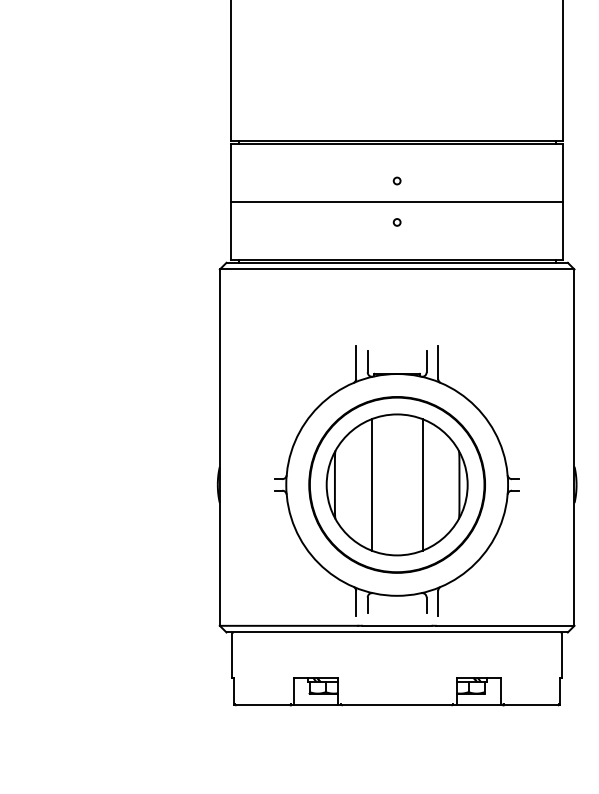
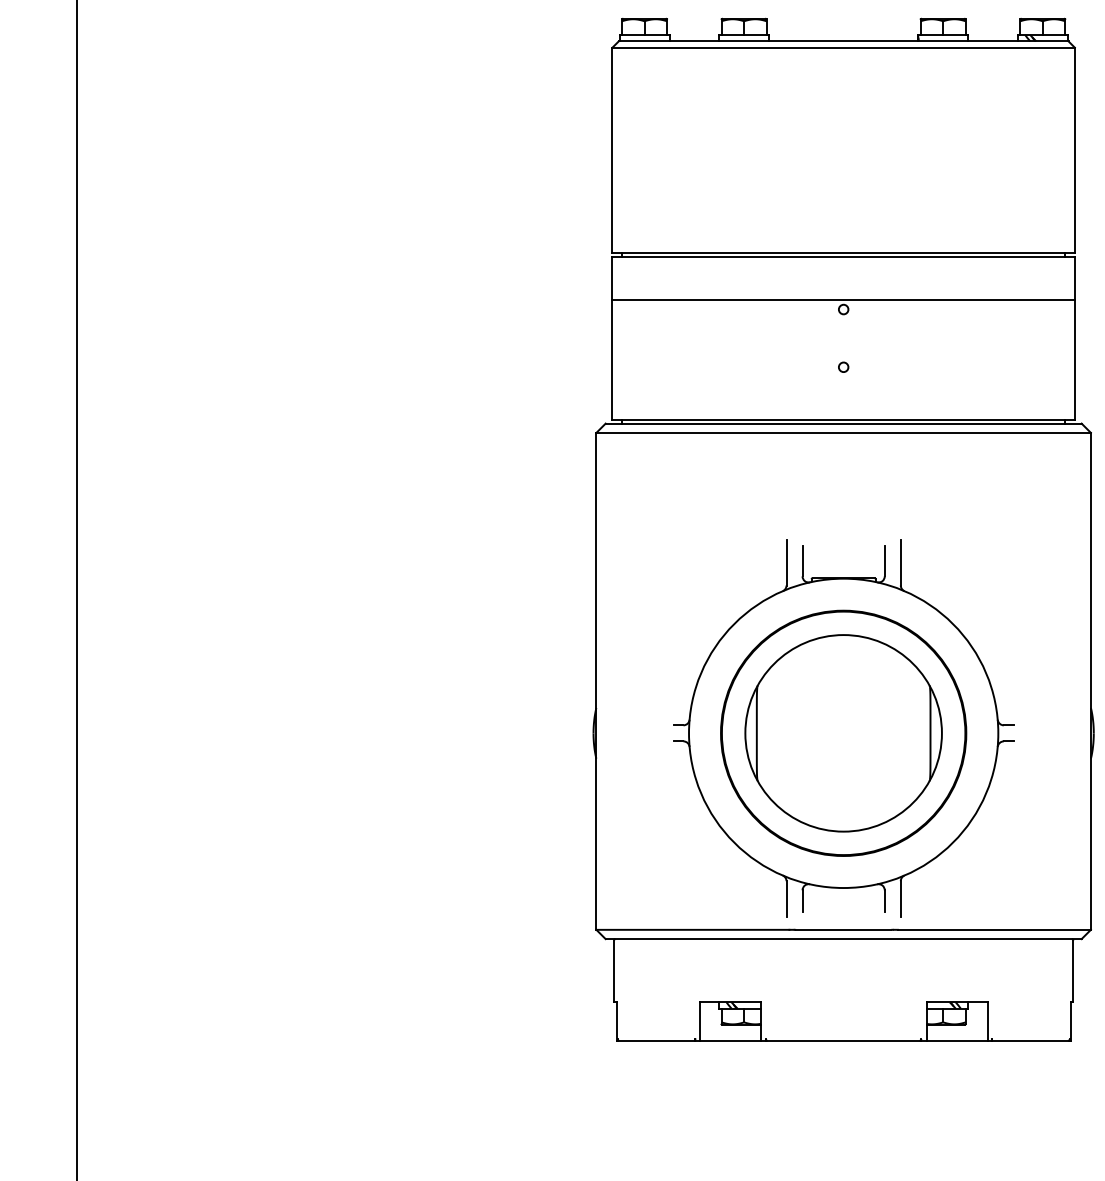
line: (397, 201) -> (843, 300), moved
line: (371, 484) -> (808, 732), removed
line: (422, 484) -> (878, 732), removed

